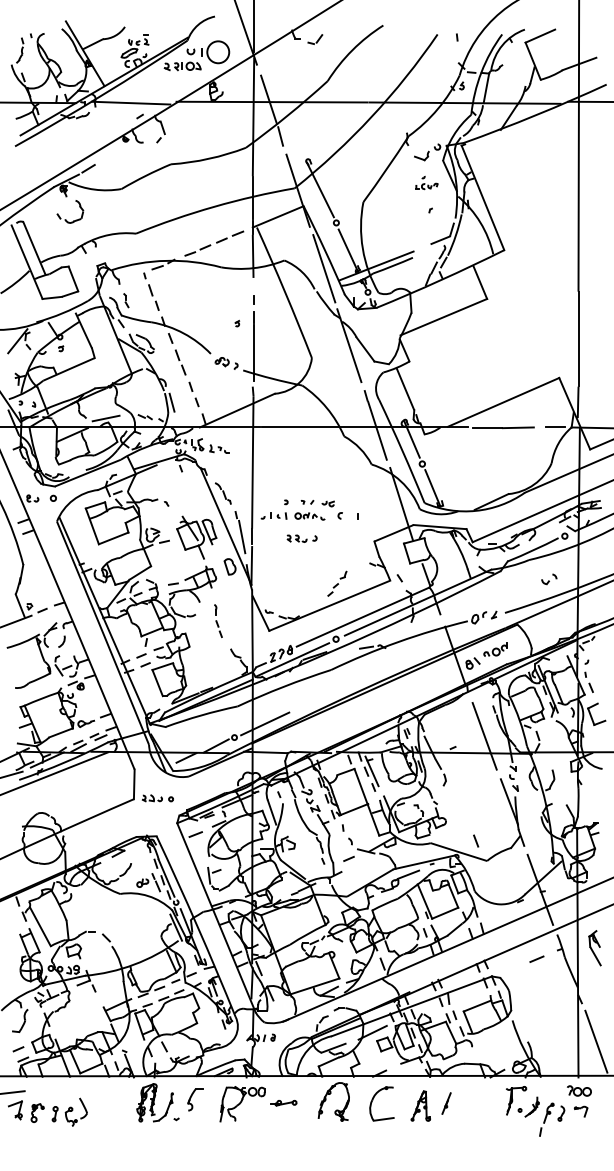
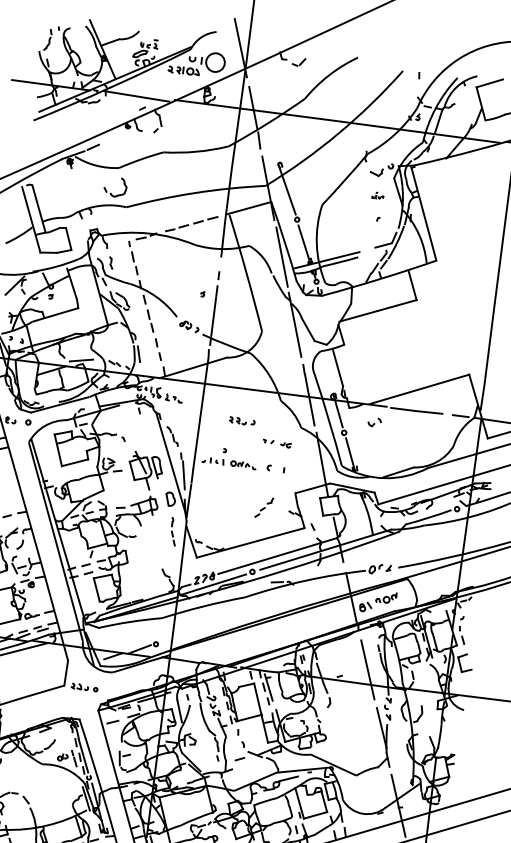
part: (426, 182) -> (377, 195), size x0.6
part: (66, 219) -> (111, 193), moved
part: (317, 503) -> (276, 443), moved
part: (301, 538) -> (241, 421), moved
part: (549, 579) -> (374, 422), moved
part: (337, 583) -> (264, 507), moved
part: (218, 620) -> (173, 531), moved
line: (265, 723) -> (183, 635), removed
line: (476, 840) -> (349, 757), removed

